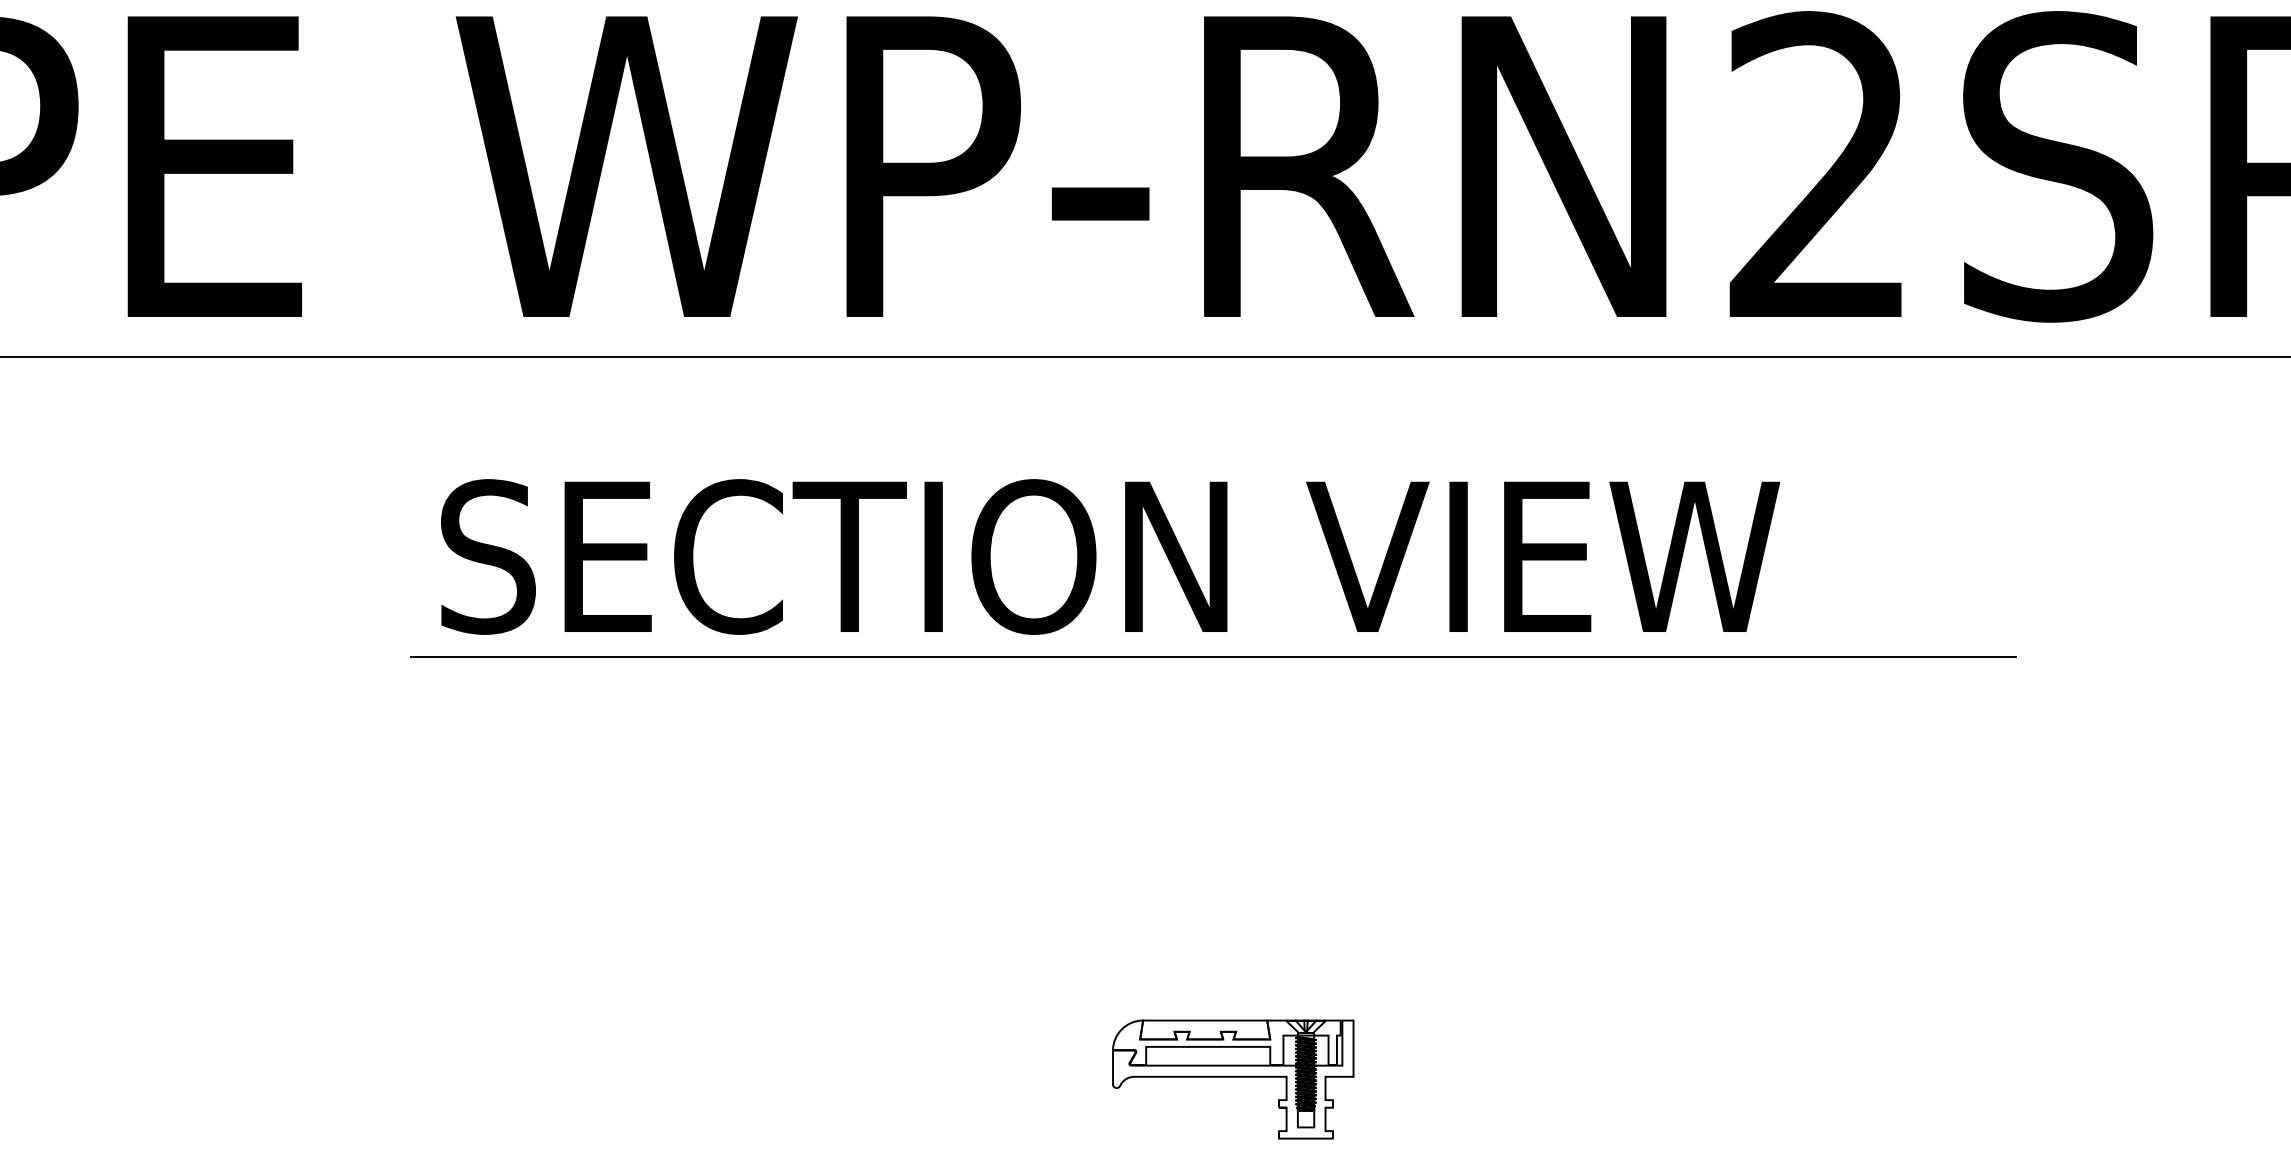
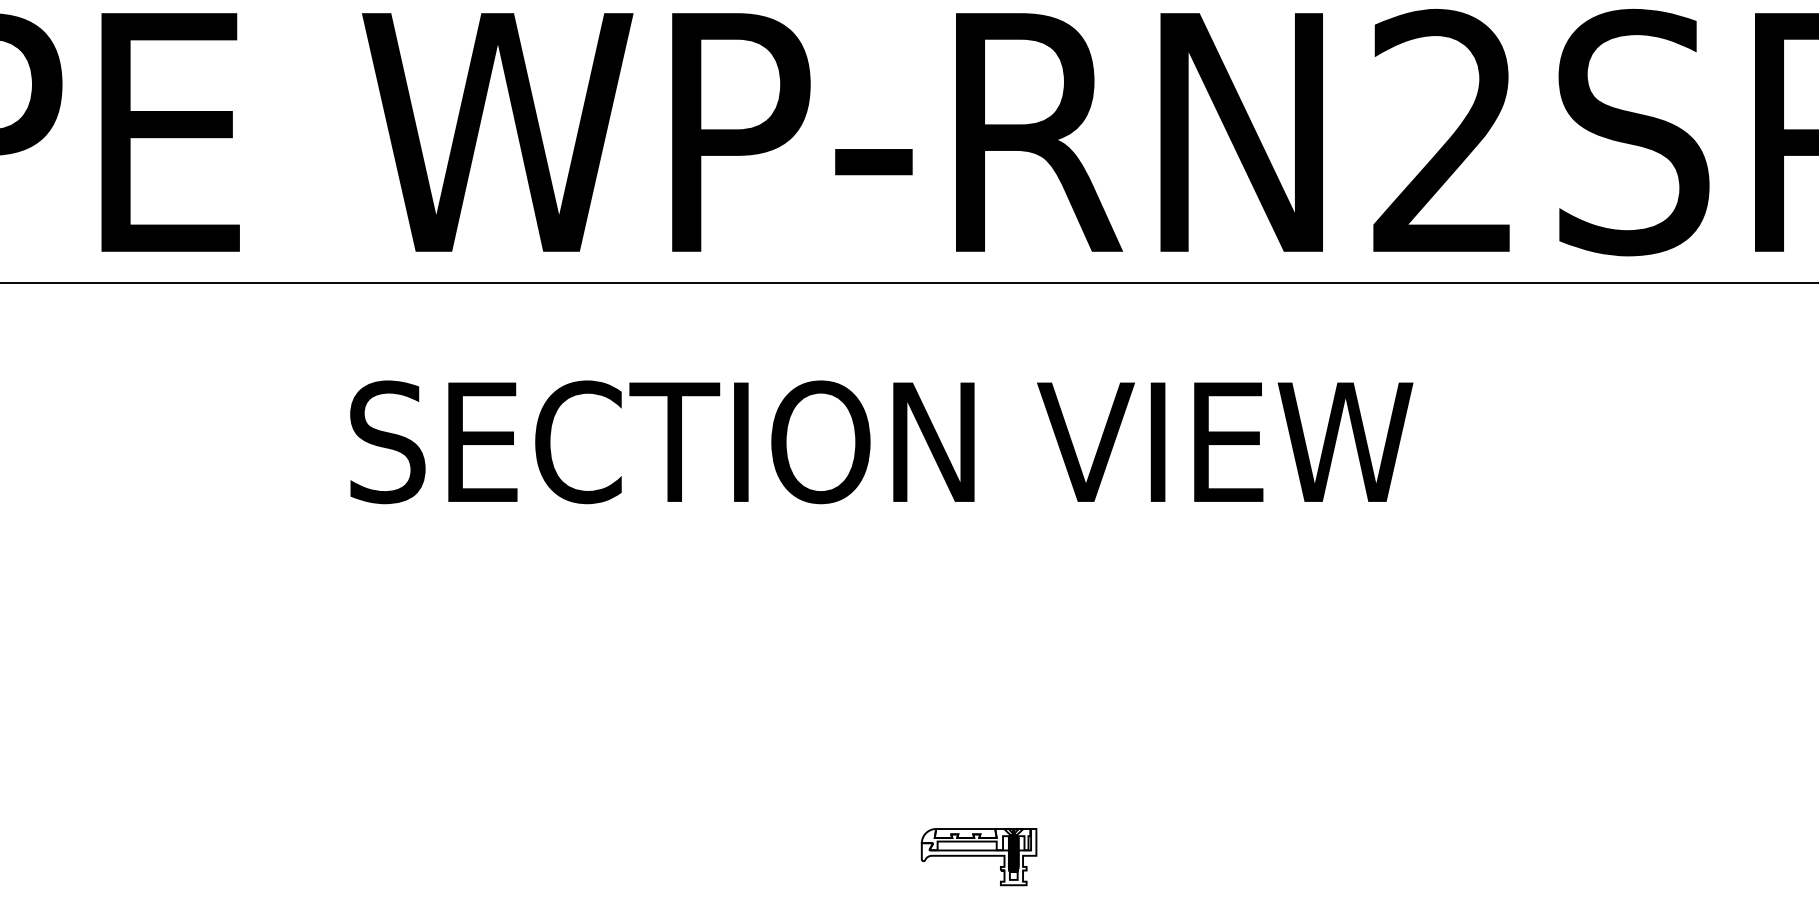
line: (1213, 656) -> (963, 521), removed
part: (1232, 1078) -> (978, 856), size x0.6

